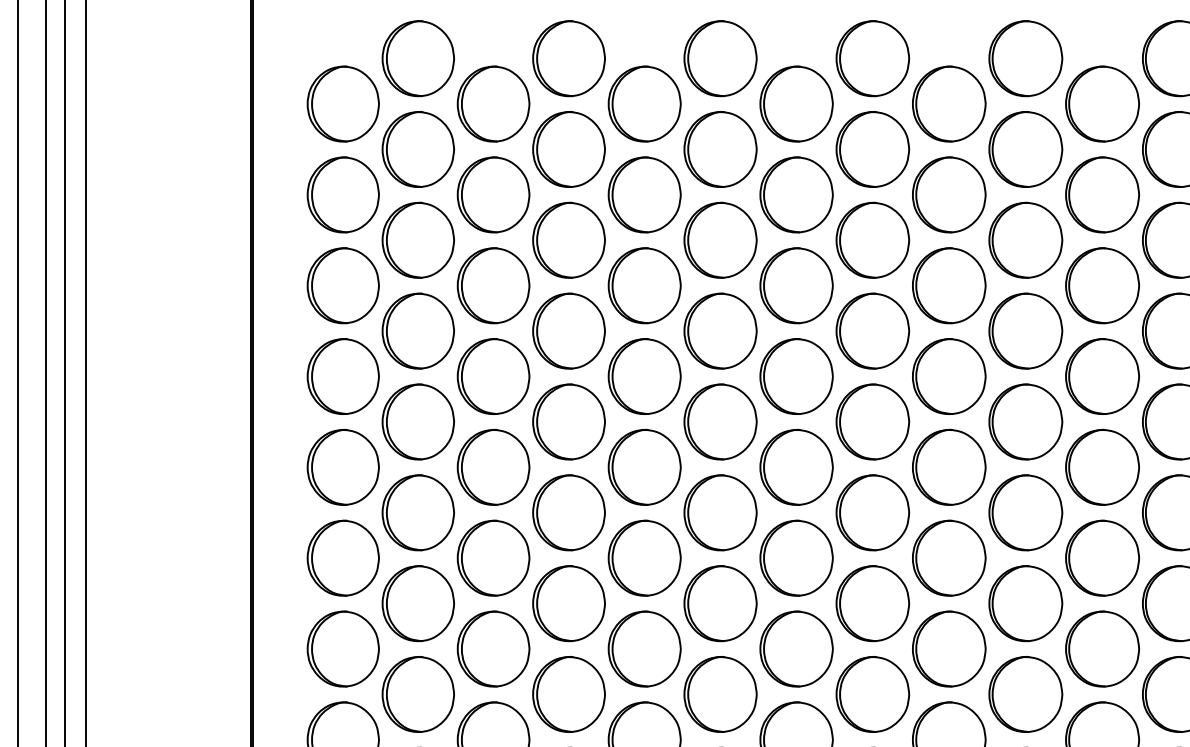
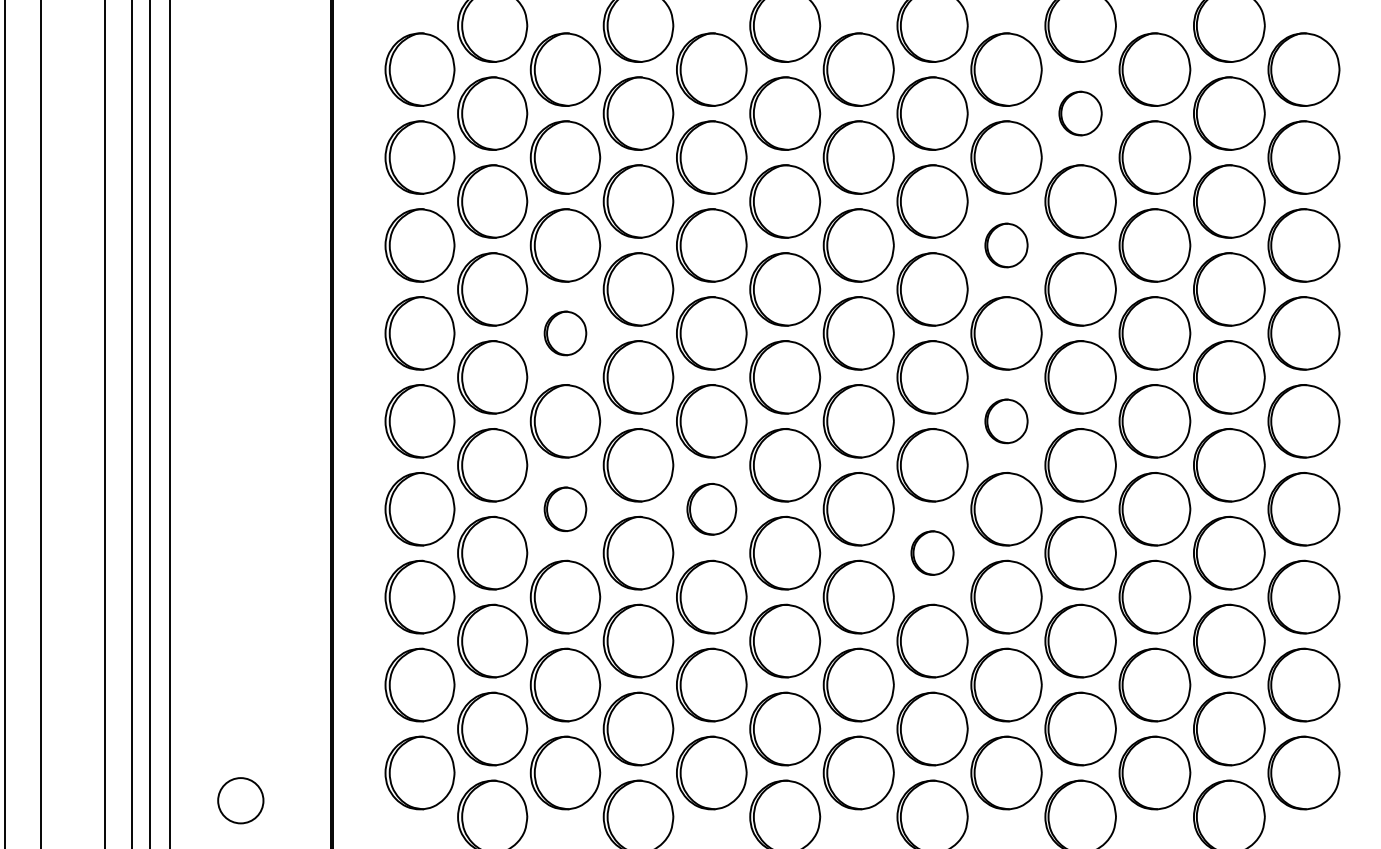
part: (1025, 149) -> (1080, 113), size x0.6
part: (949, 285) -> (1006, 245), size x0.6
part: (493, 376) -> (565, 333), size x0.6
part: (949, 467) -> (1006, 421), size x0.6
part: (493, 558) -> (565, 509), size x0.6
part: (644, 558) -> (711, 509), size x0.7
part: (872, 602) -> (932, 552), size x0.6

